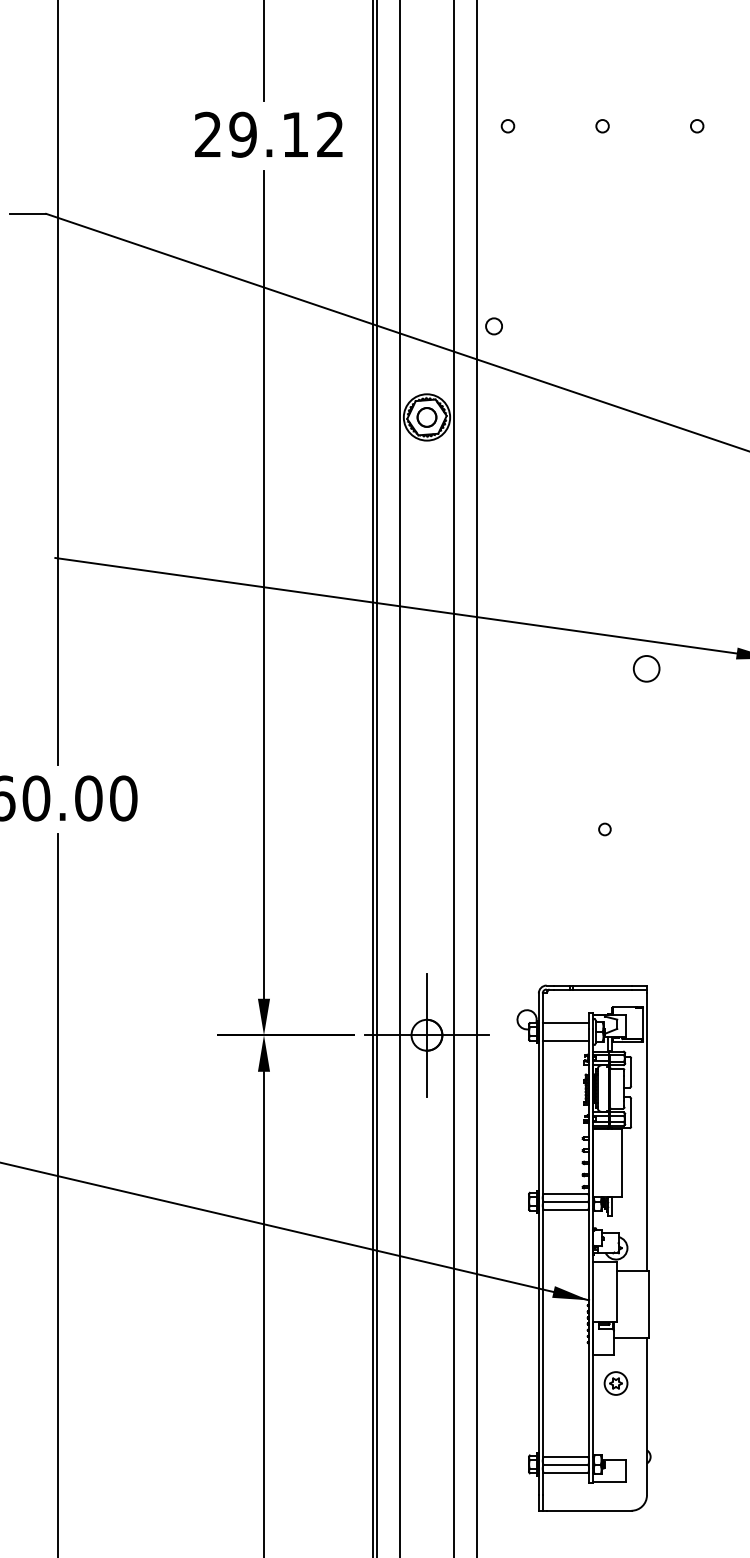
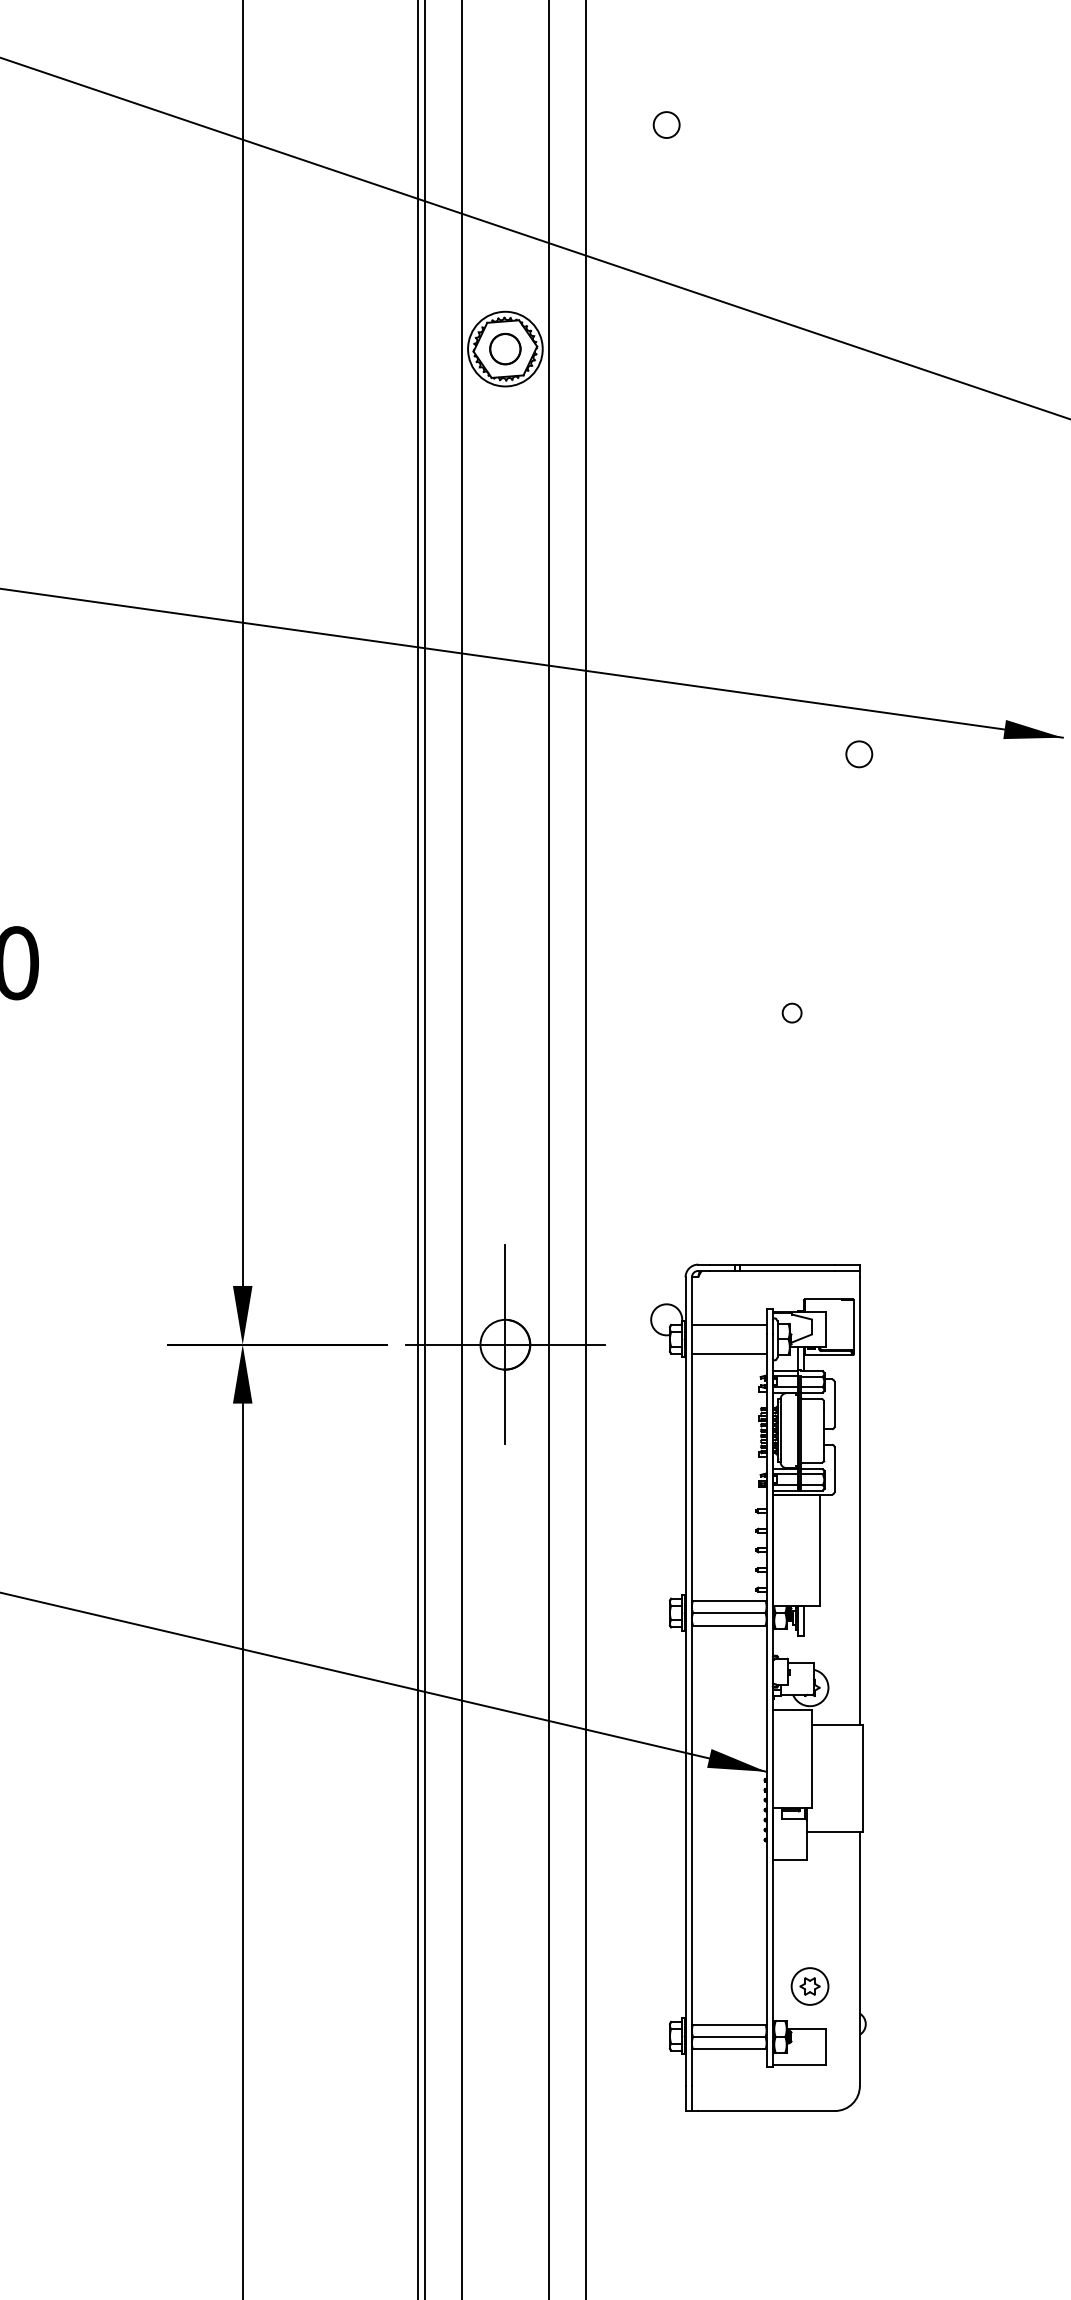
circle: (493, 326) -> (665, 125), moved
circle: (646, 668) -> (859, 753), size x0.62
part: (615, 1383) -> (809, 1986), moved

